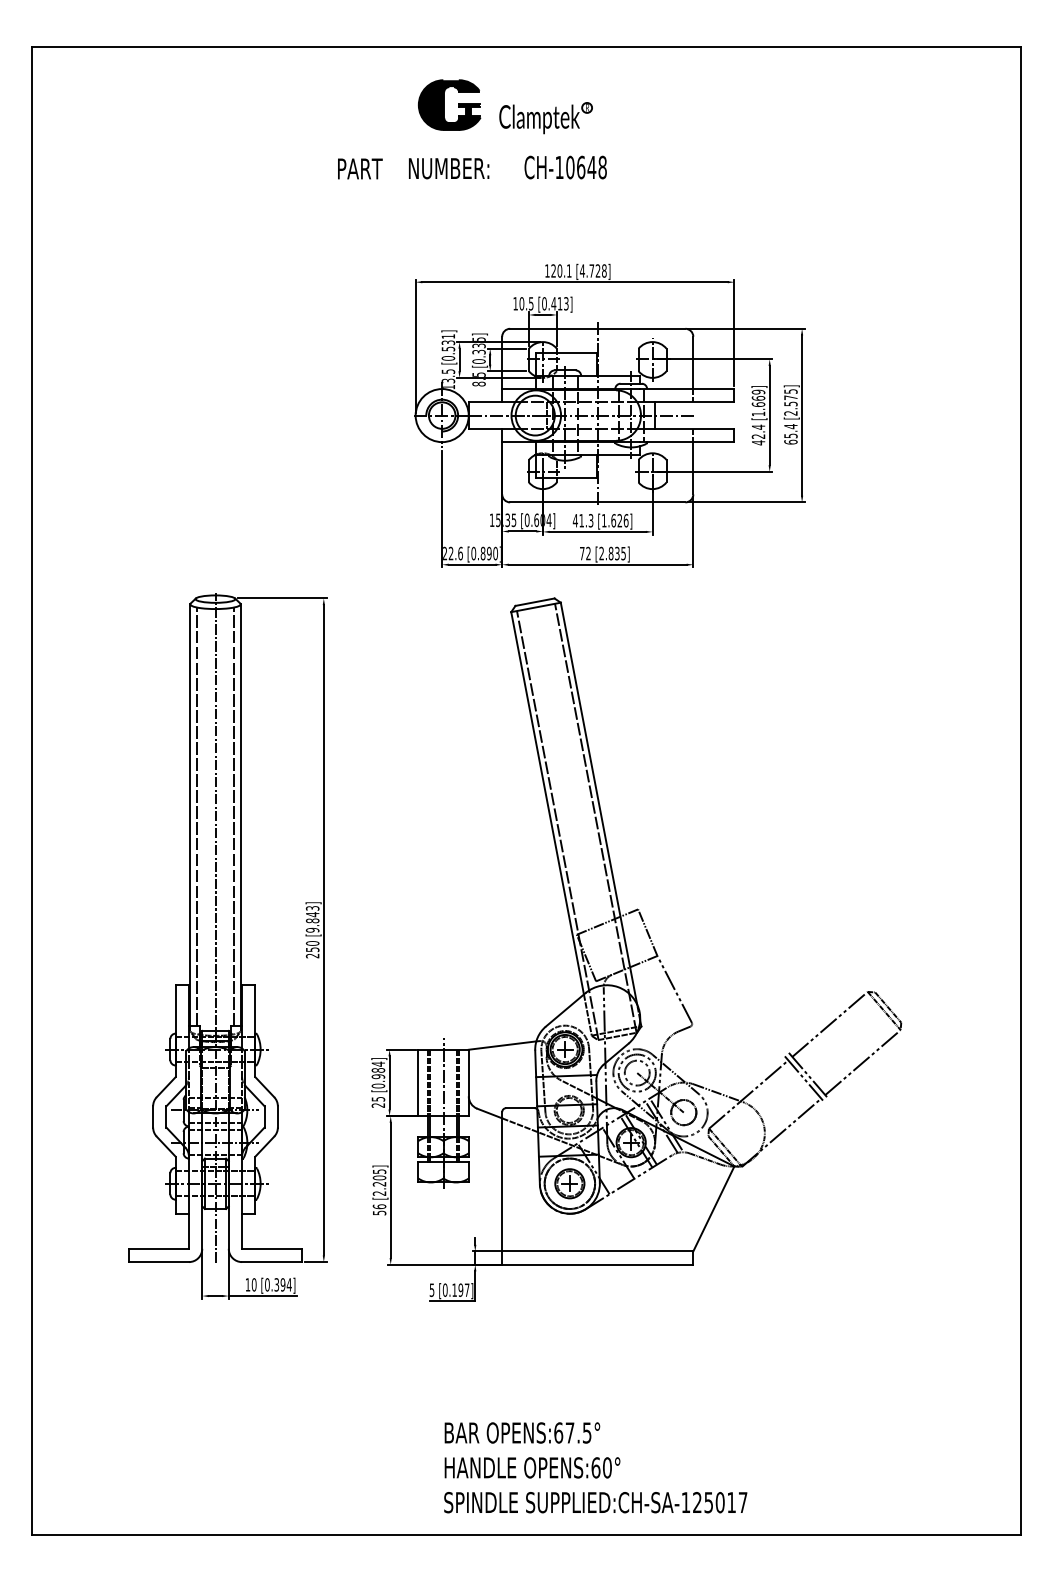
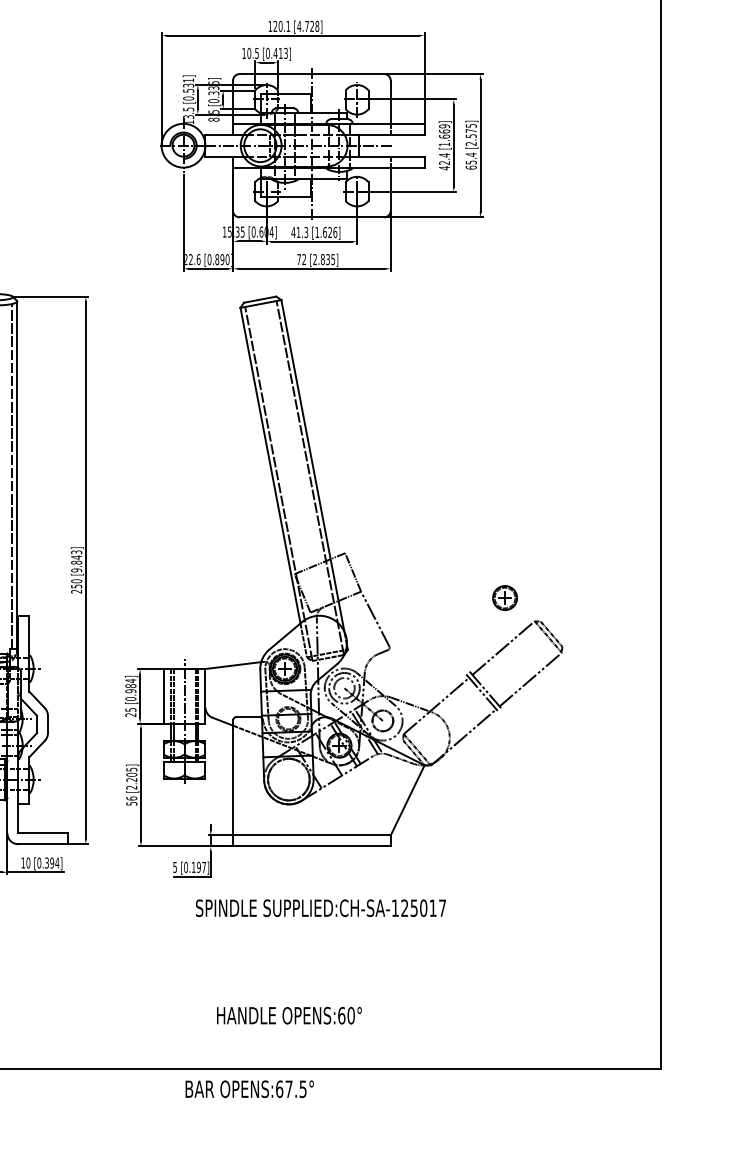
part: (569, 1183) -> (504, 597), moved
text: (522, 1432) -> (249, 1088), moved
text: (532, 1467) -> (289, 1015), moved
text: (595, 1502) -> (320, 908), moved

